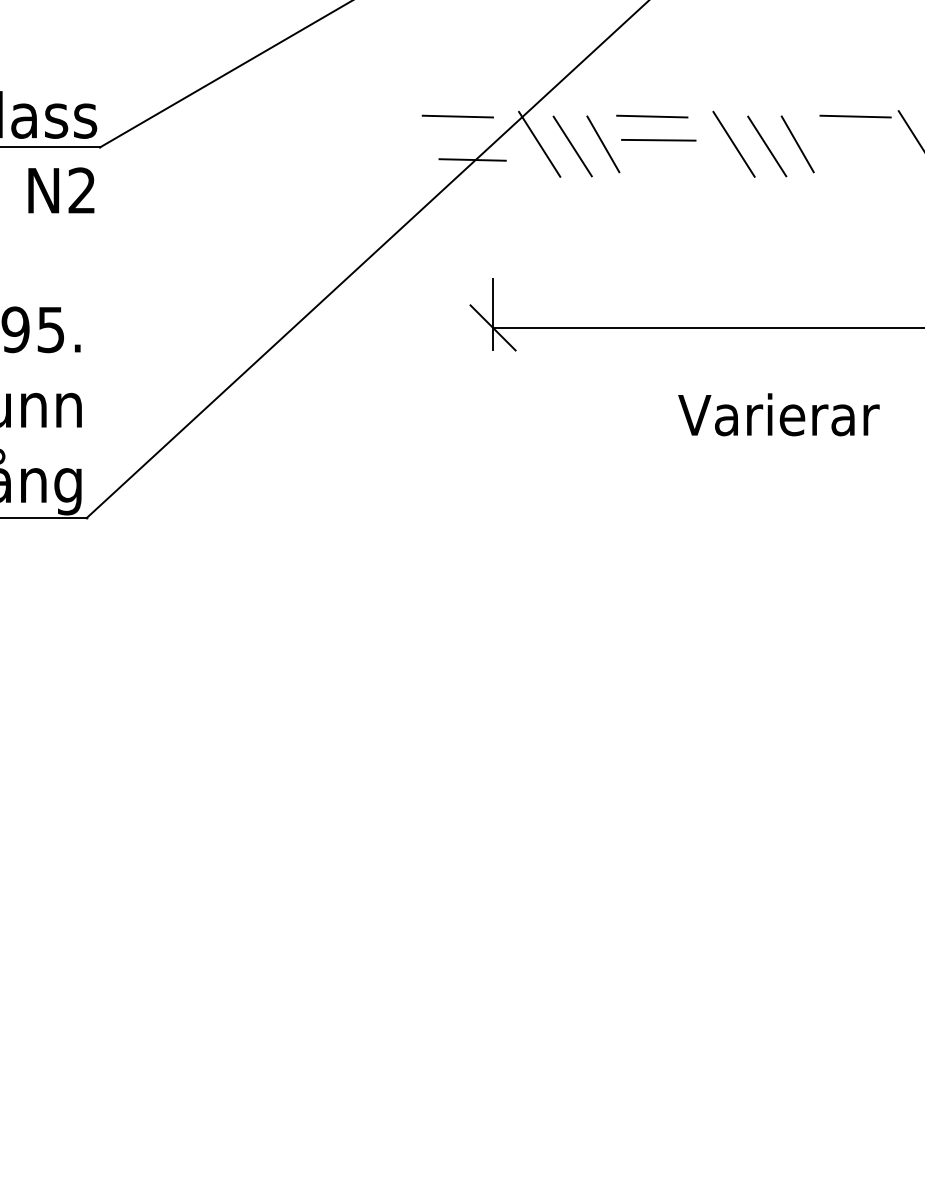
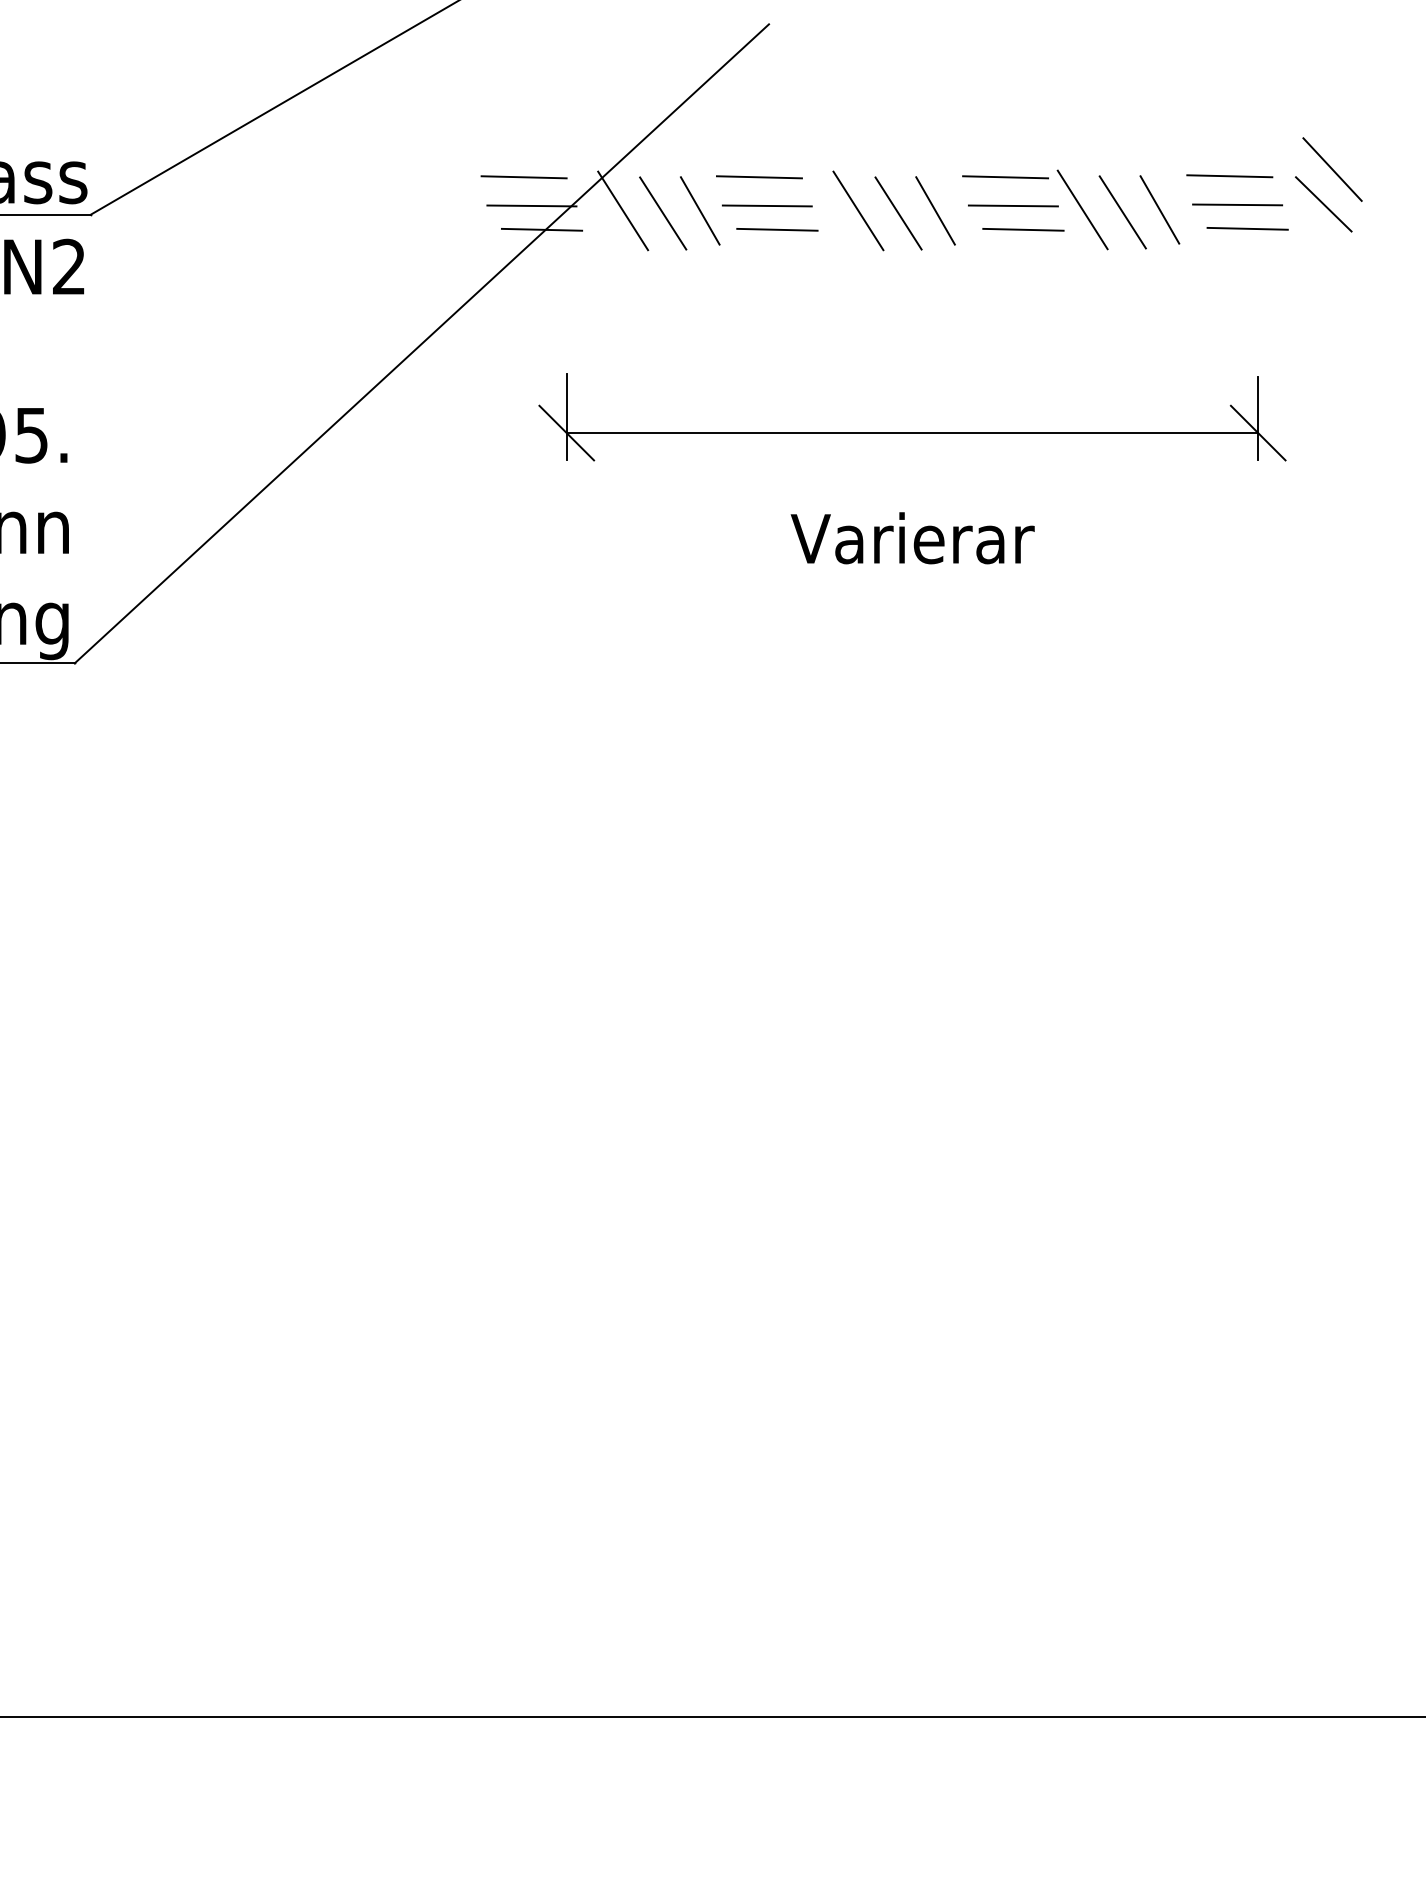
line: (463, 139) -> (531, 205), added
line: (862, 139) -> (1013, 205), added
line: (667, 159) -> (777, 229), added
line: (870, 159) -> (1023, 229), added

